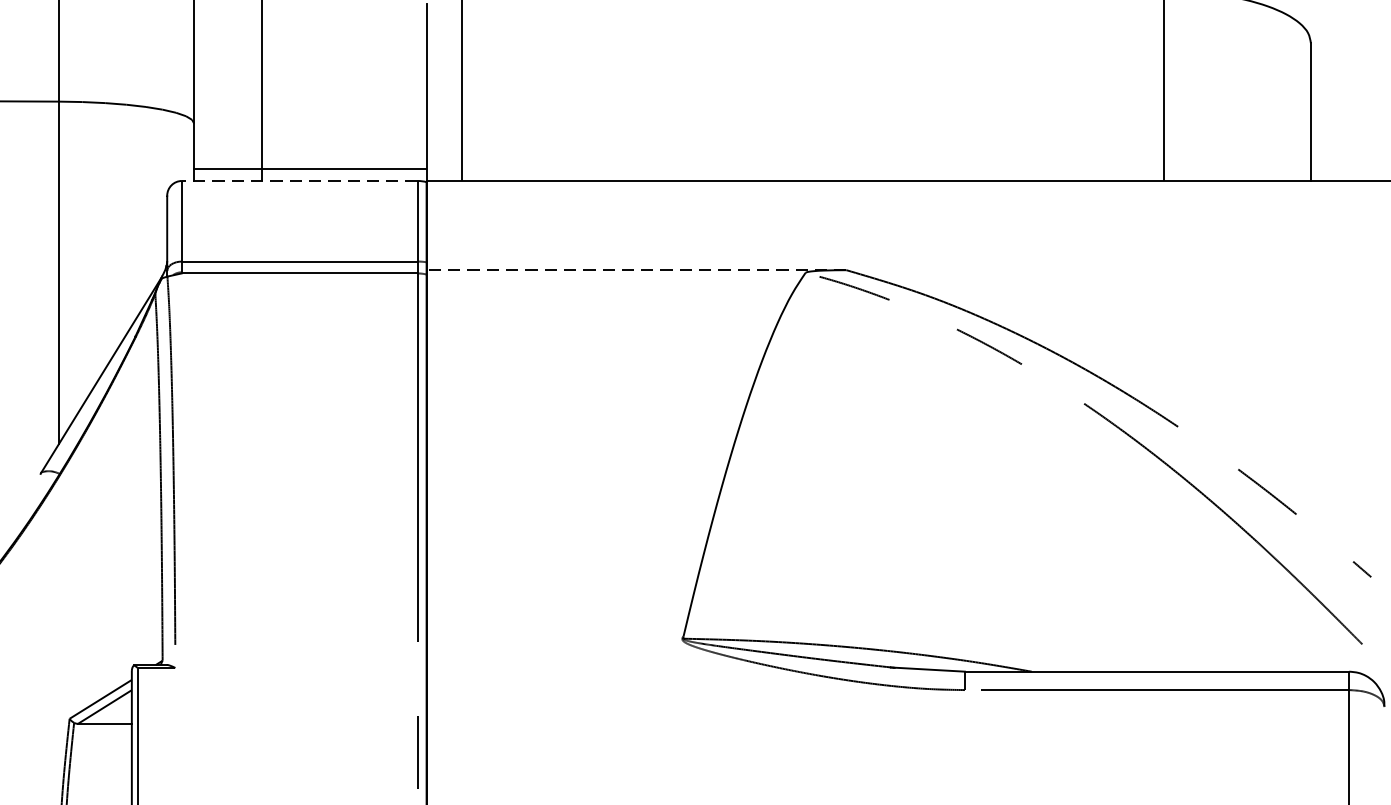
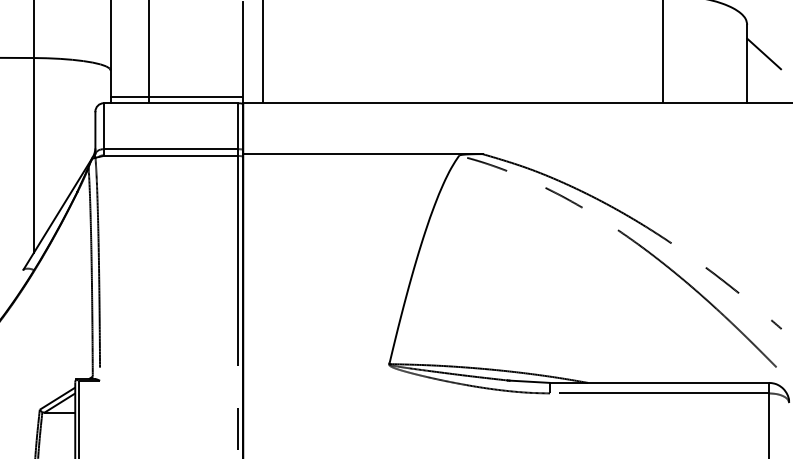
line: (1341, 93) -> (764, 53), added
line: (298, 181) -> (170, 103), dashed -> solid
line: (635, 270) -> (362, 154), dashed -> solid

